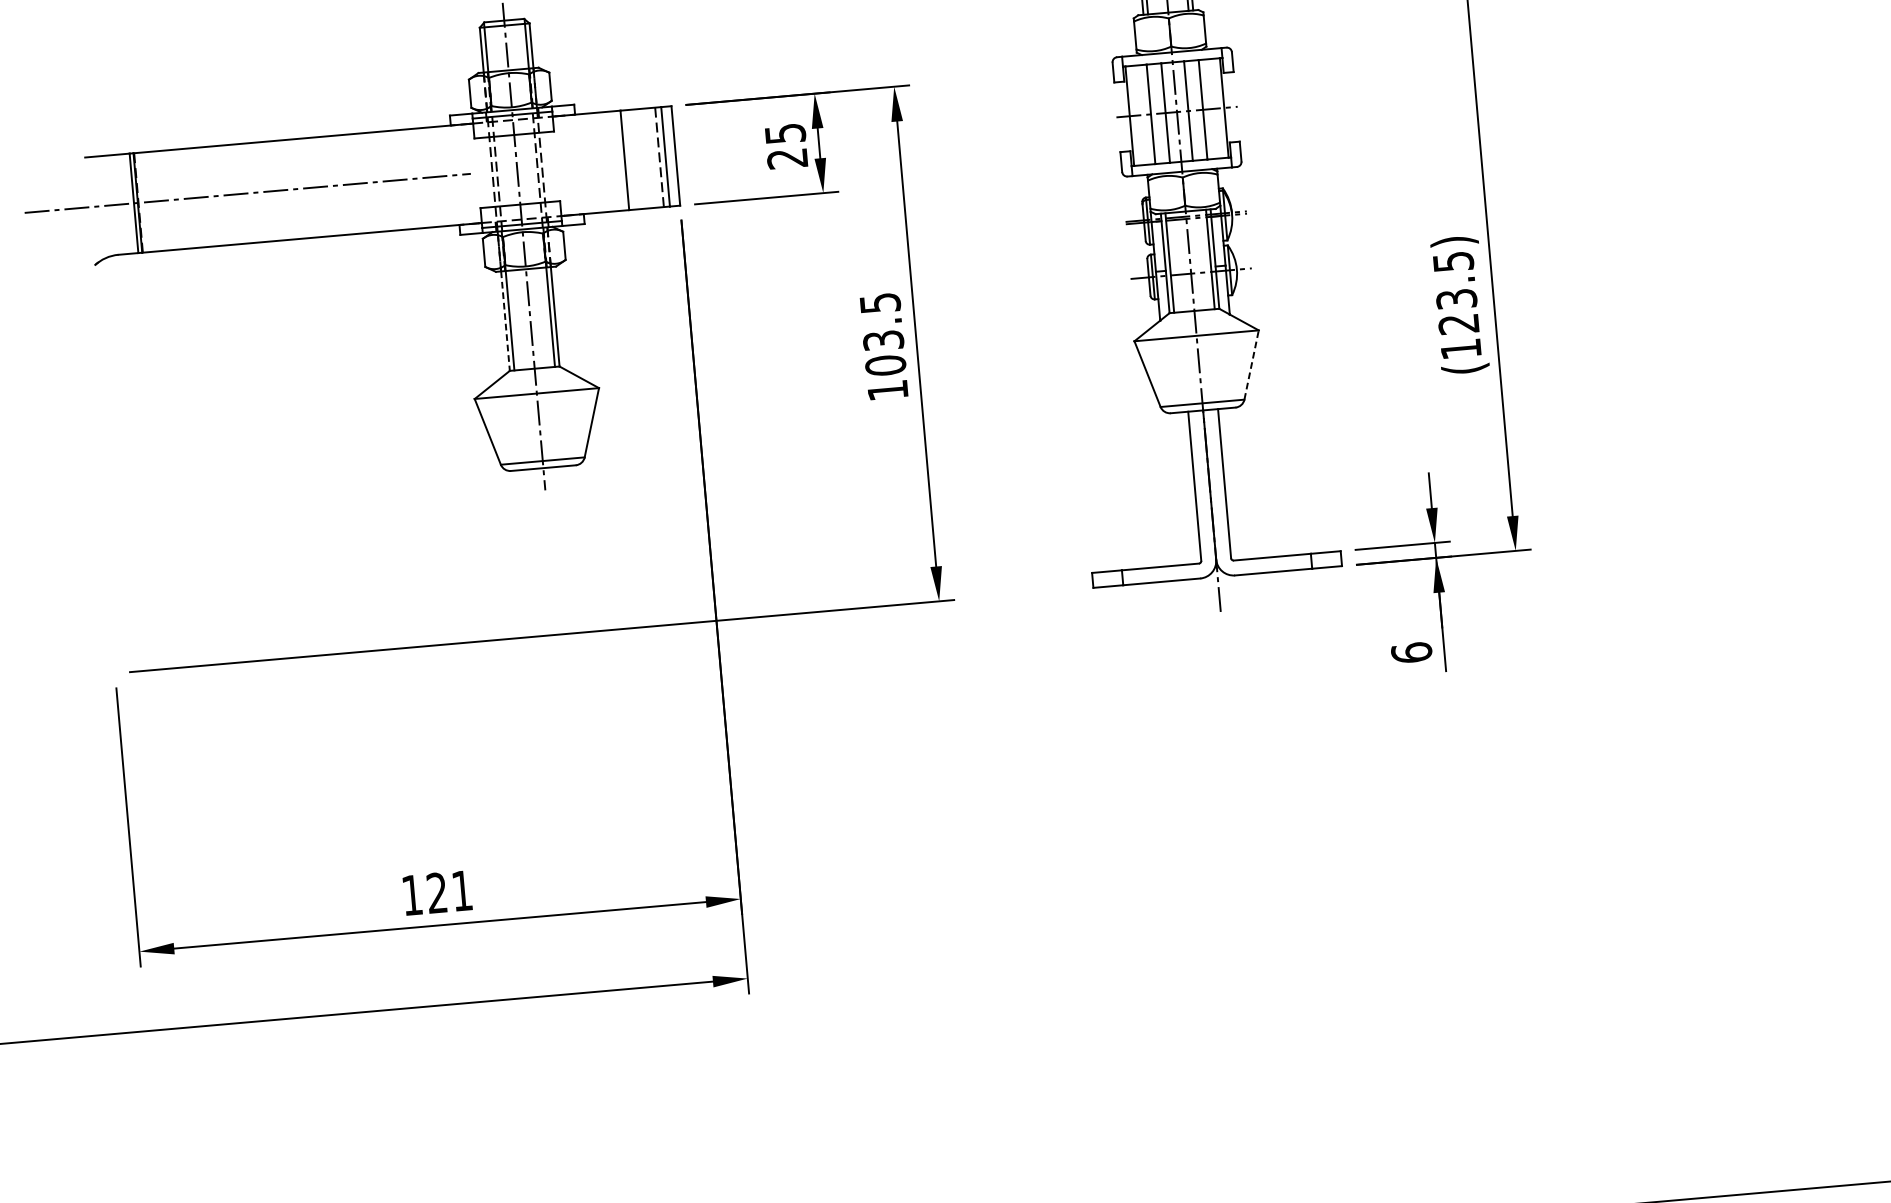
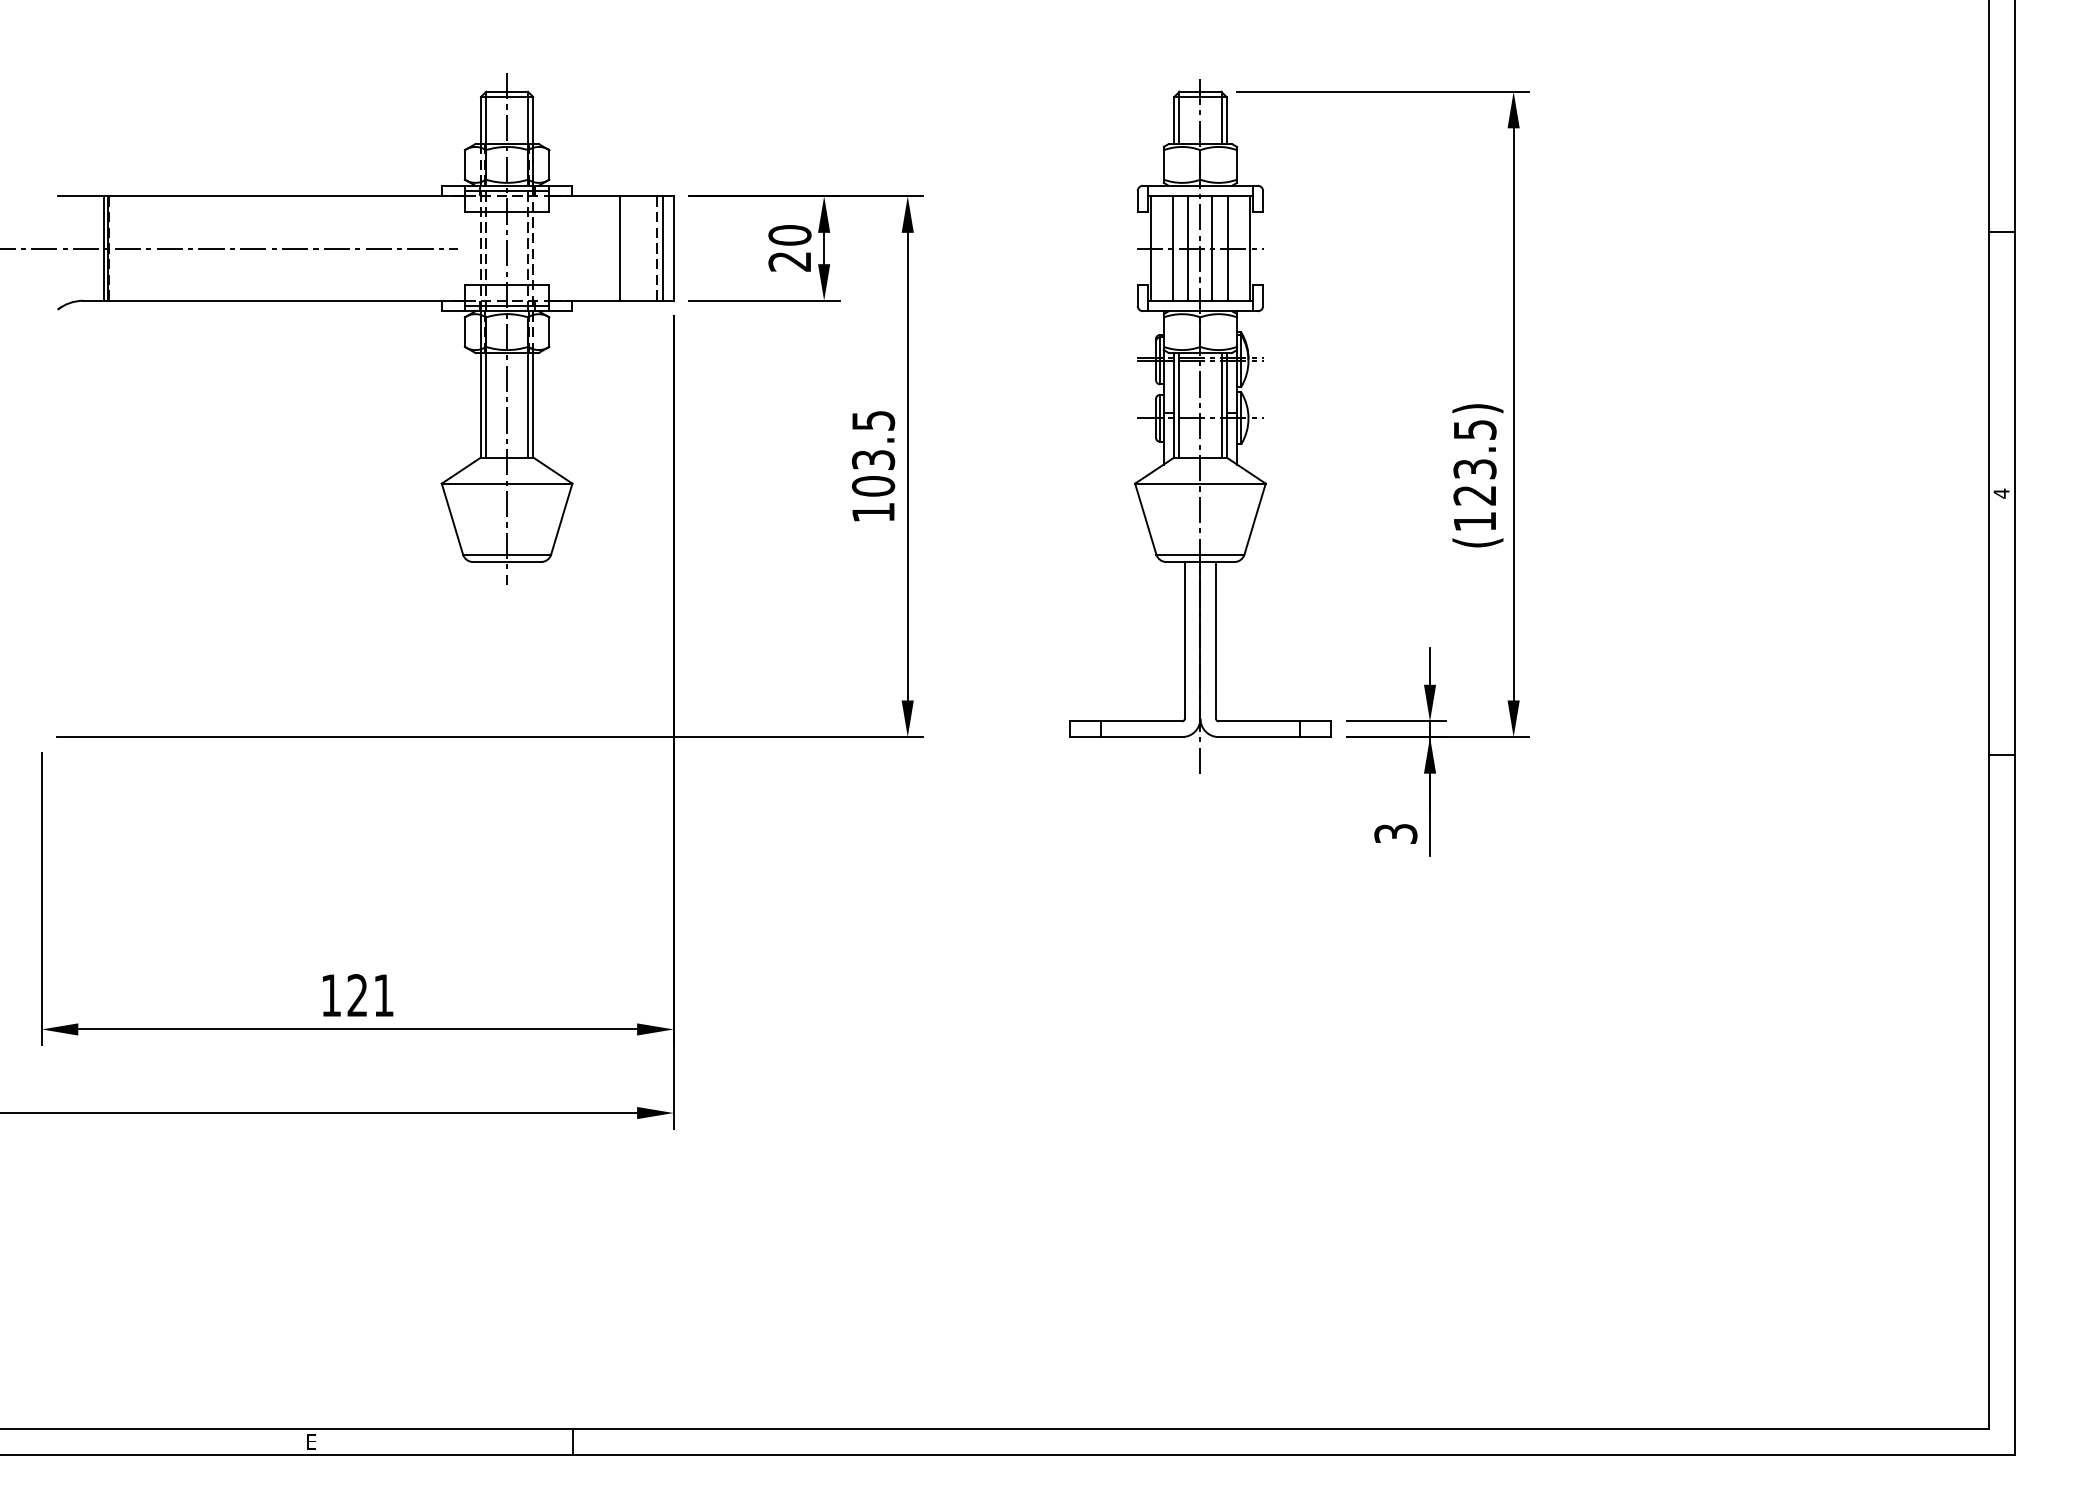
text: (784, 133) -> (789, 235), 25 -> 20
line: (505, 321) -> (480, 405), dashed -> solid
line: (1251, 364) -> (1255, 518), dashed -> solid
text: (1411, 652) -> (1395, 833), 6 -> 3

